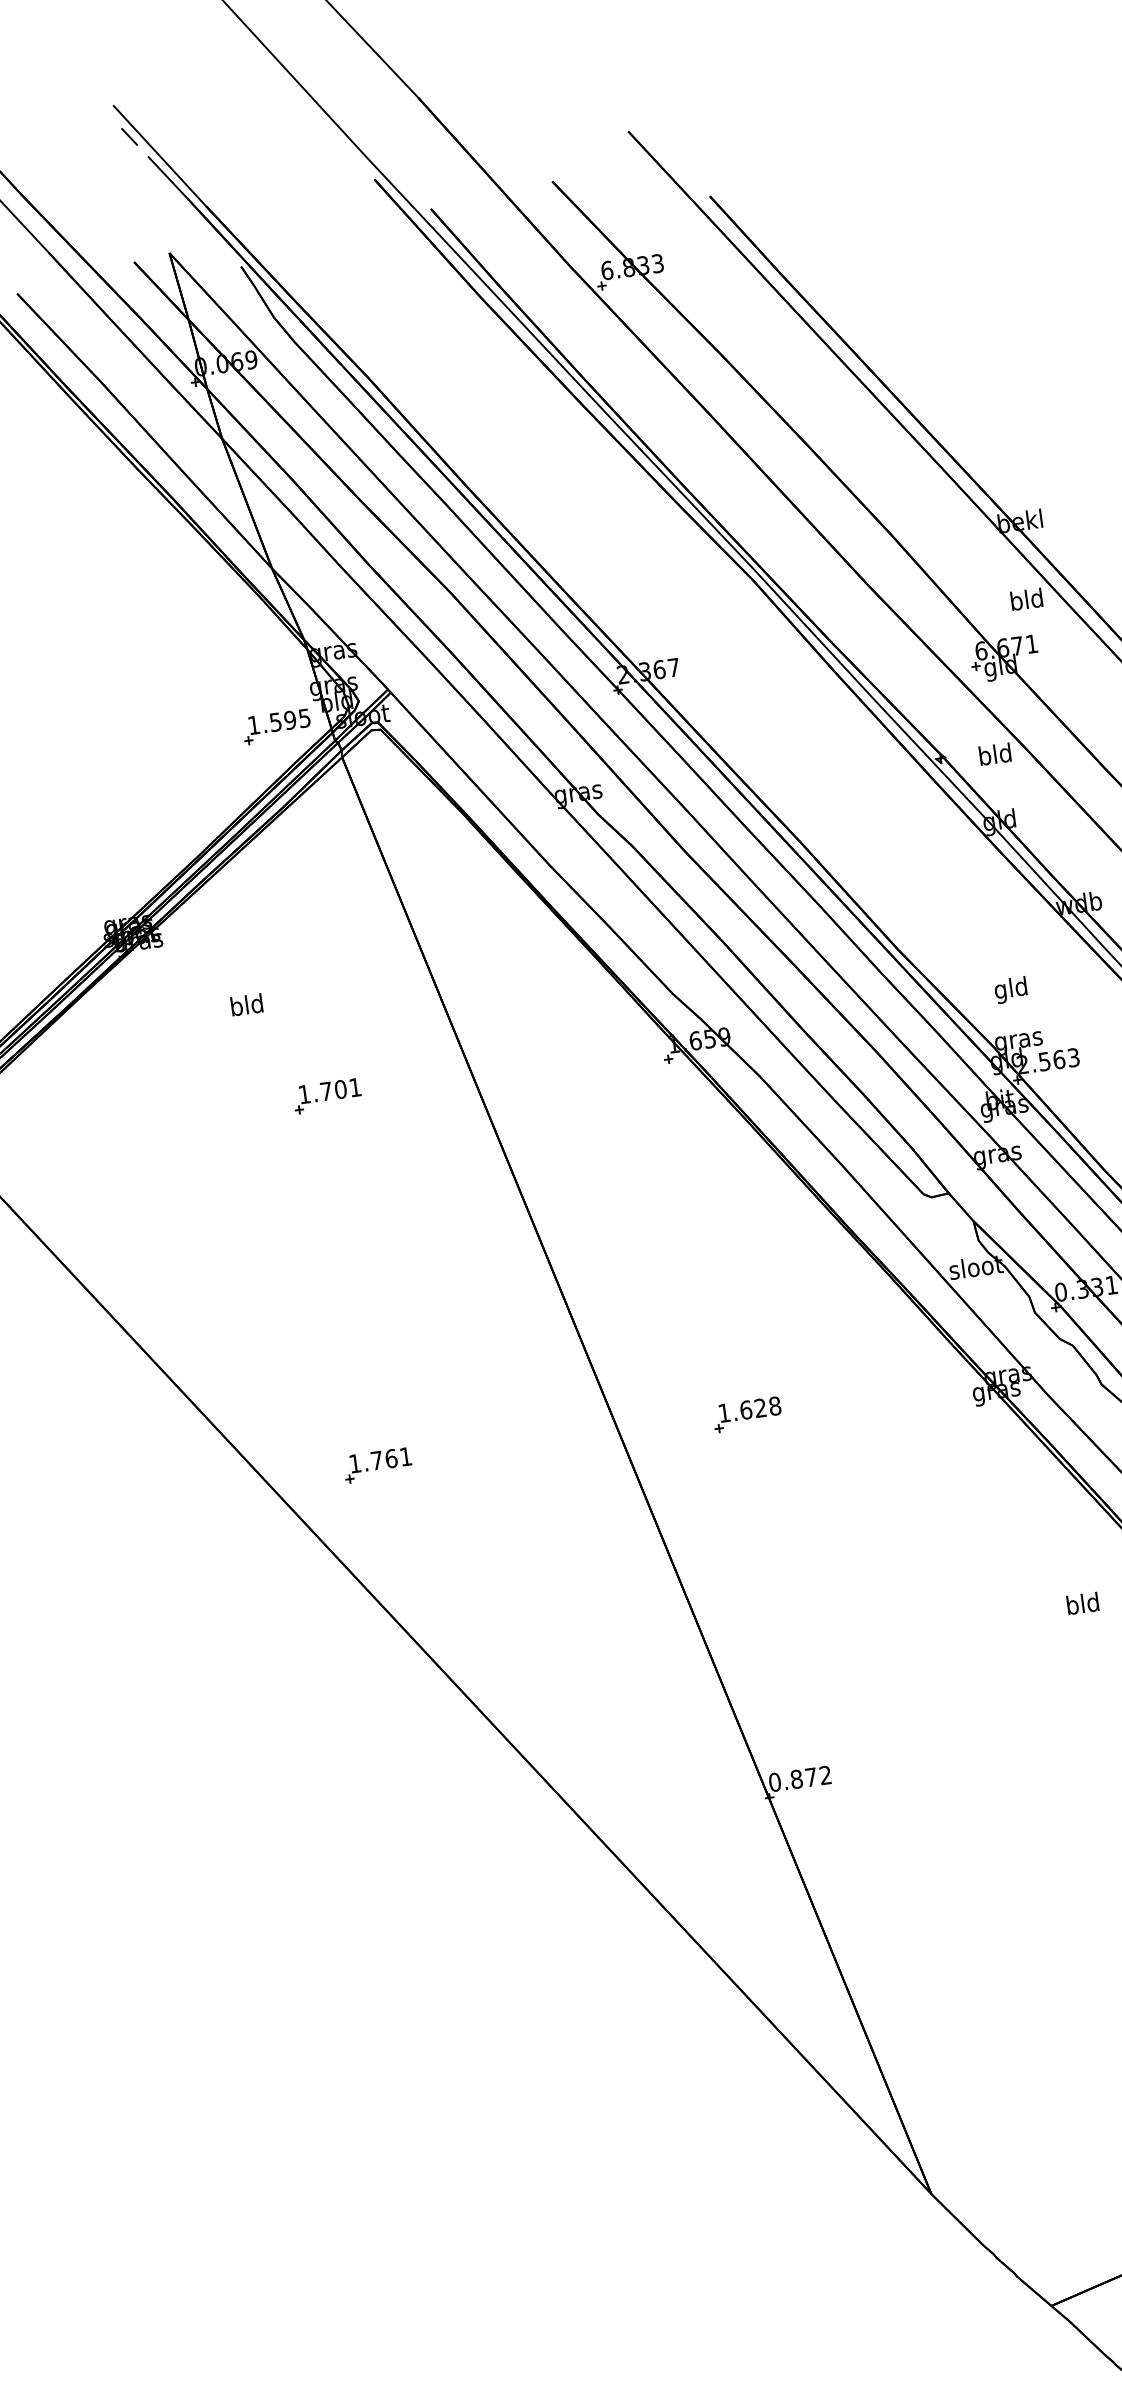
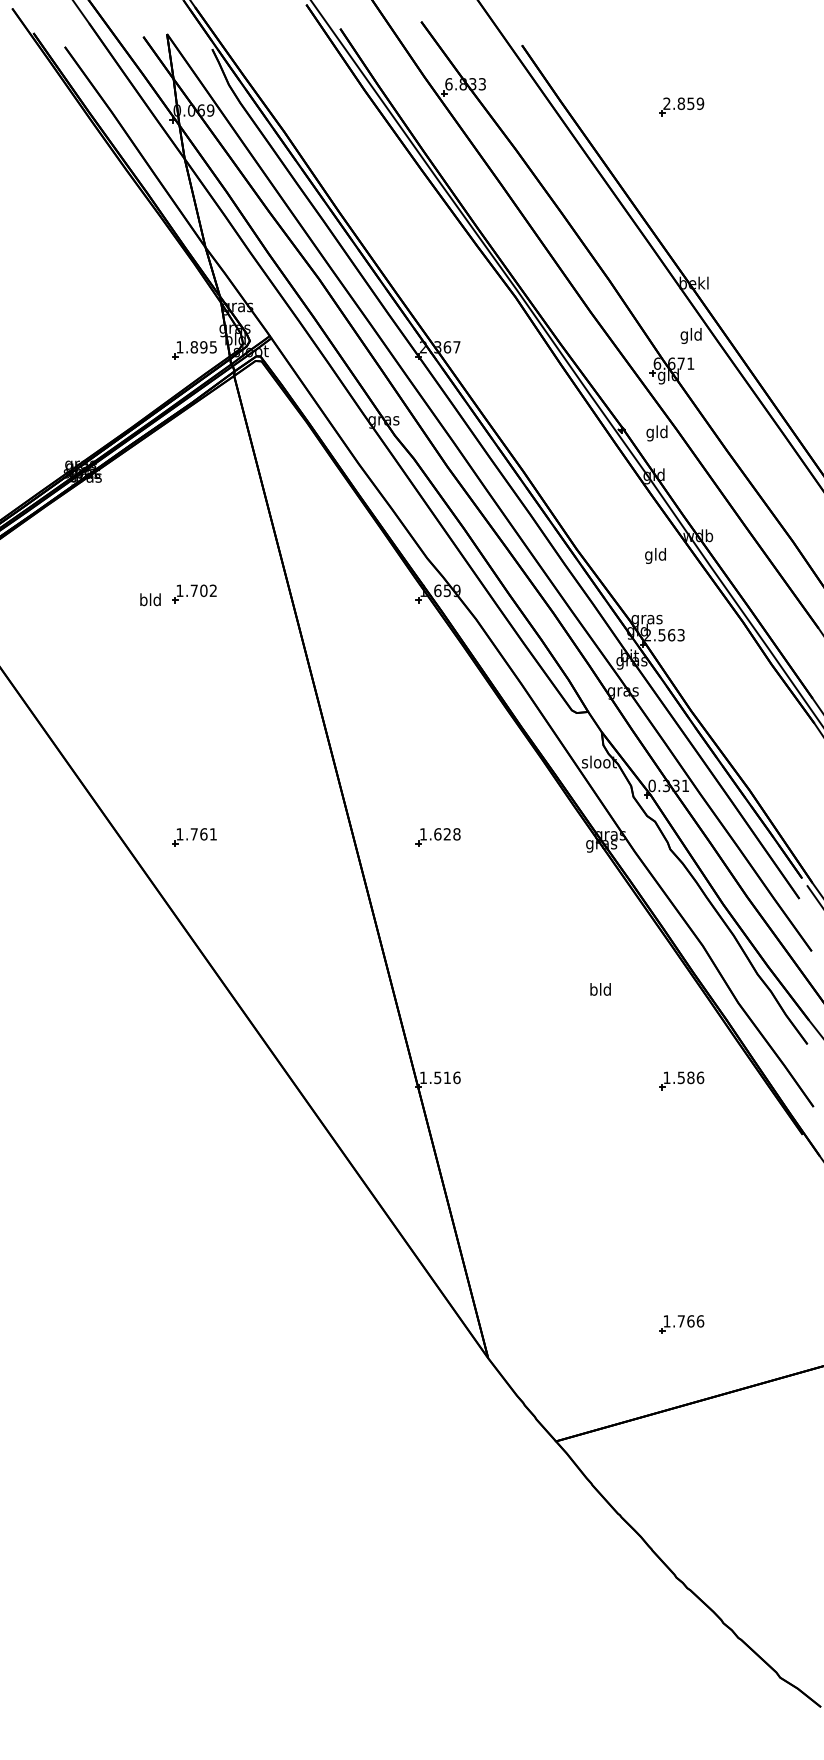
part: (964, 255) -> (681, 106), added
text: (1016, 602) -> (684, 335), bld -> gld
text: (274, 722) -> (193, 347), 1.595 -> 1.895
text: (985, 758) -> (650, 433), bld -> gld
text: (1010, 989) -> (655, 555), moved
text: (246, 1004) -> (150, 599), moved
text: (353, 1087) -> (212, 590), 1.701 -> 1.702
text: (1082, 1603) -> (600, 989), moved
text: (799, 1778) -> (439, 1077), 0.872 -> 1.516

